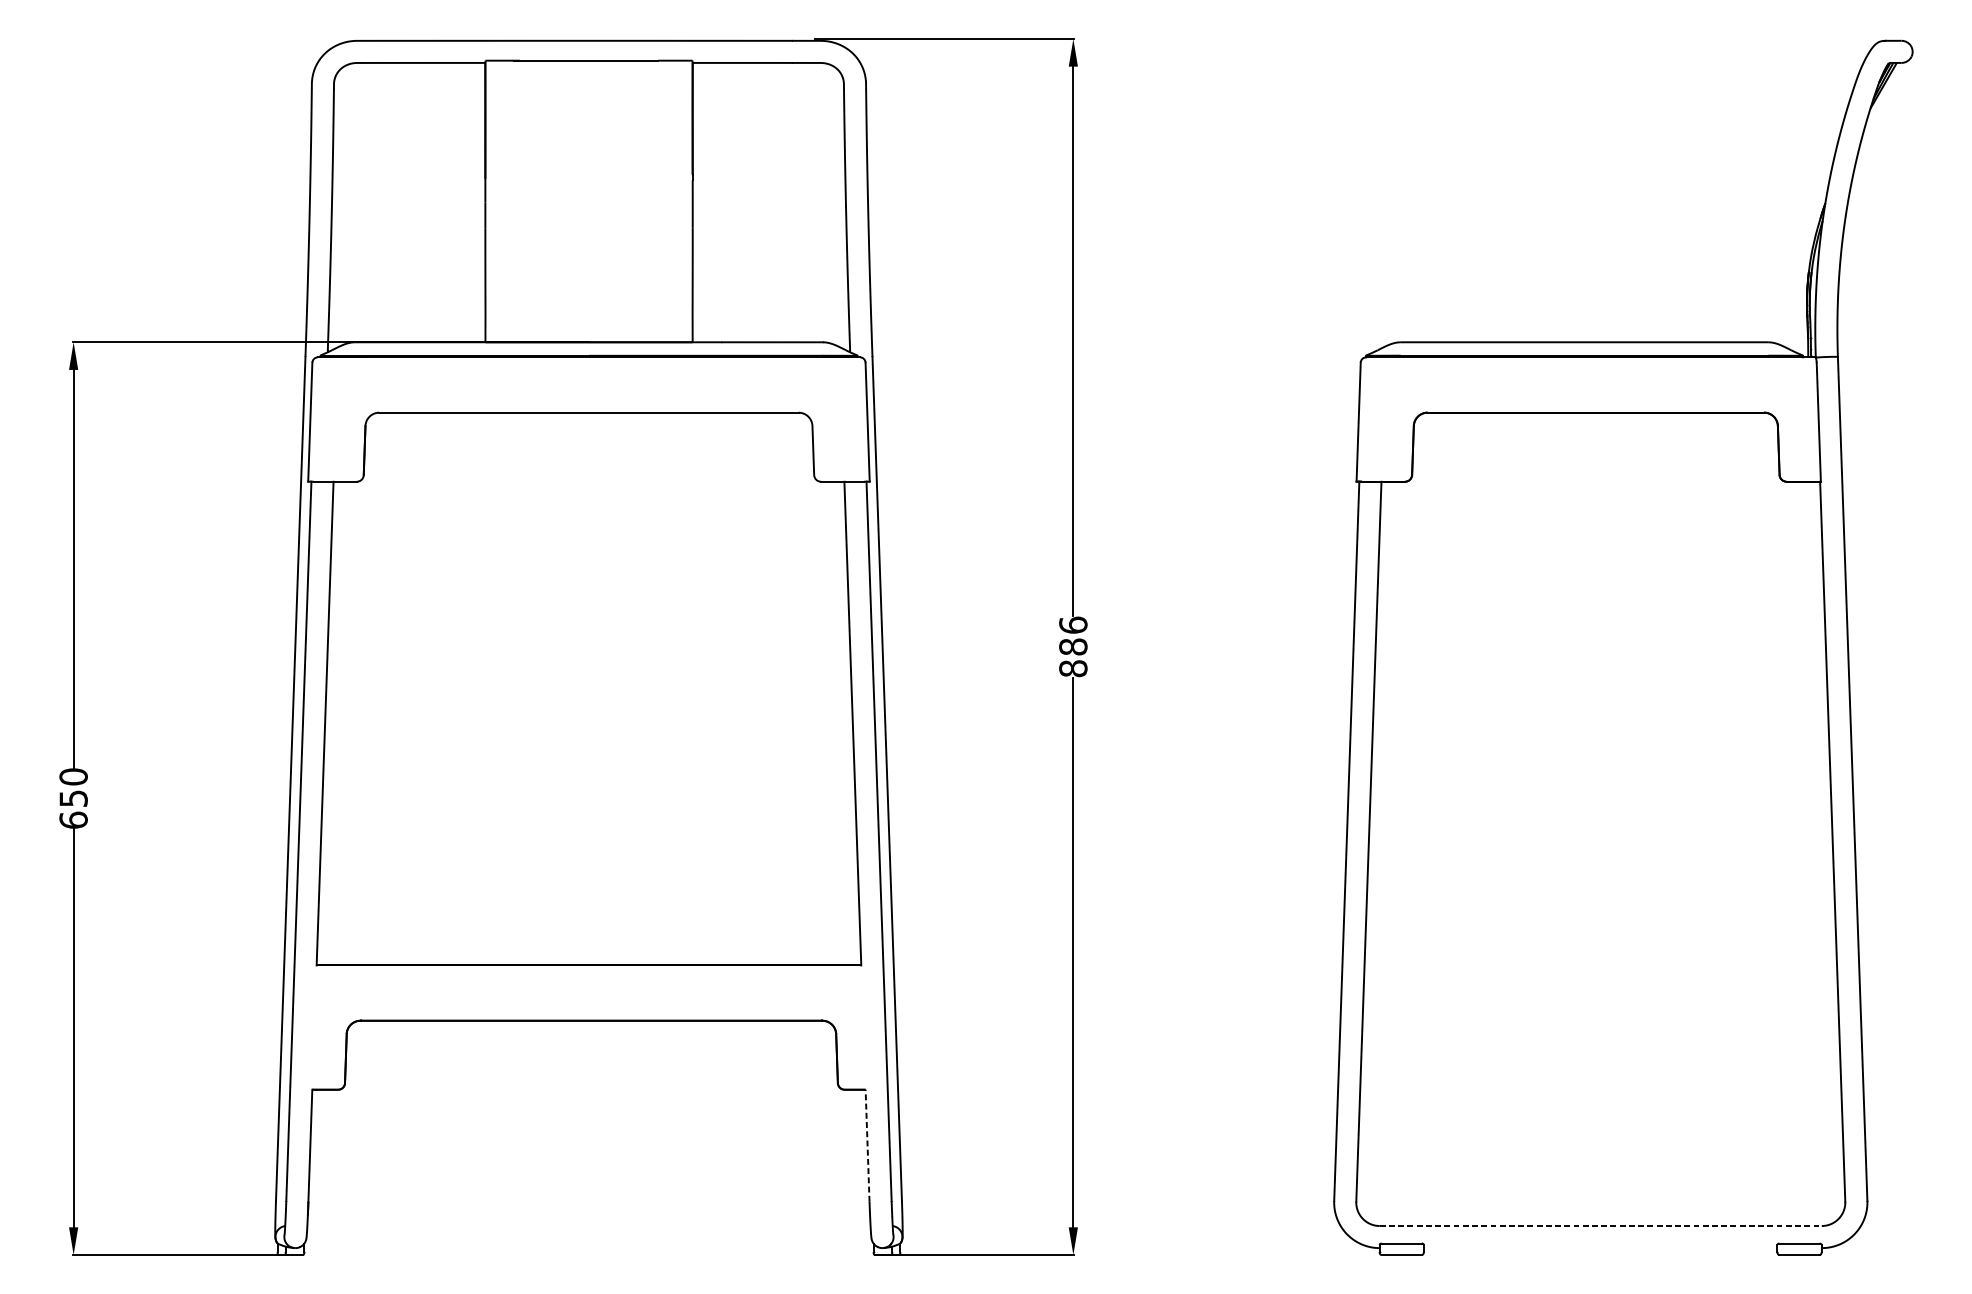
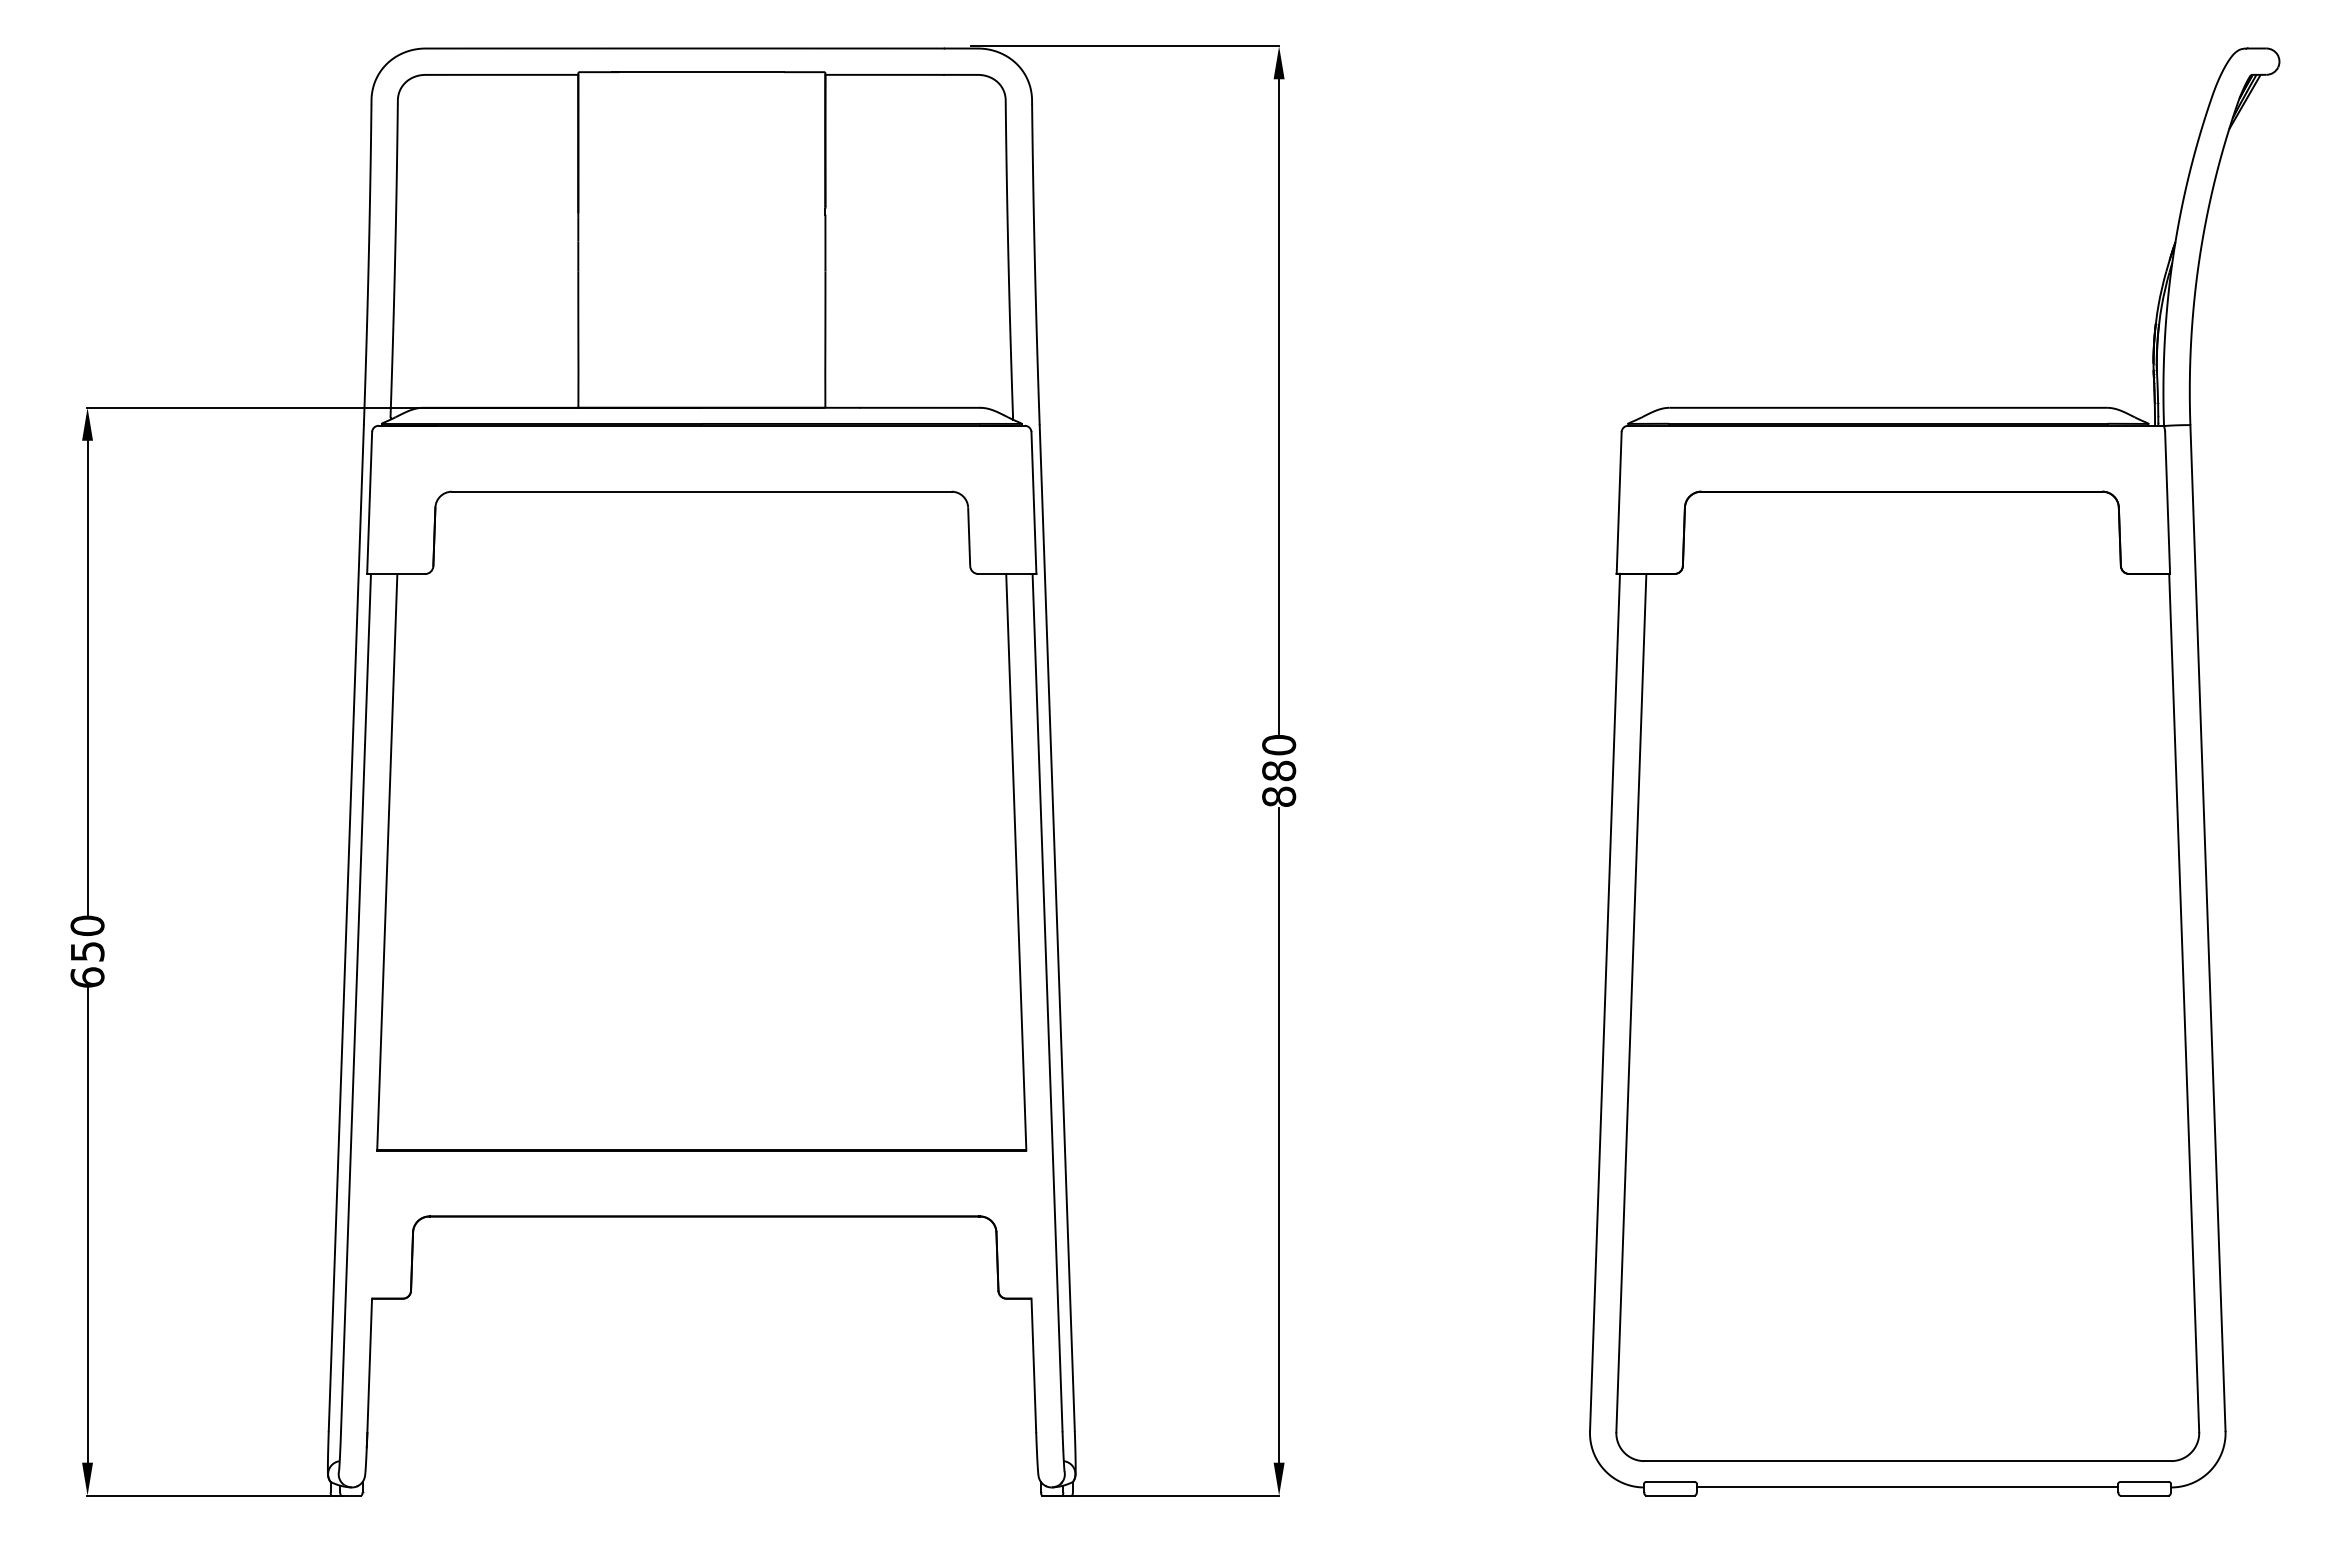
text: (1072, 624) -> (1278, 744), 886 -> 880
line: (867, 1145) -> (1033, 1365), dashed -> solid
line: (1601, 1226) -> (1908, 1461), dashed -> solid
line: (1600, 1248) -> (1907, 1487), added

